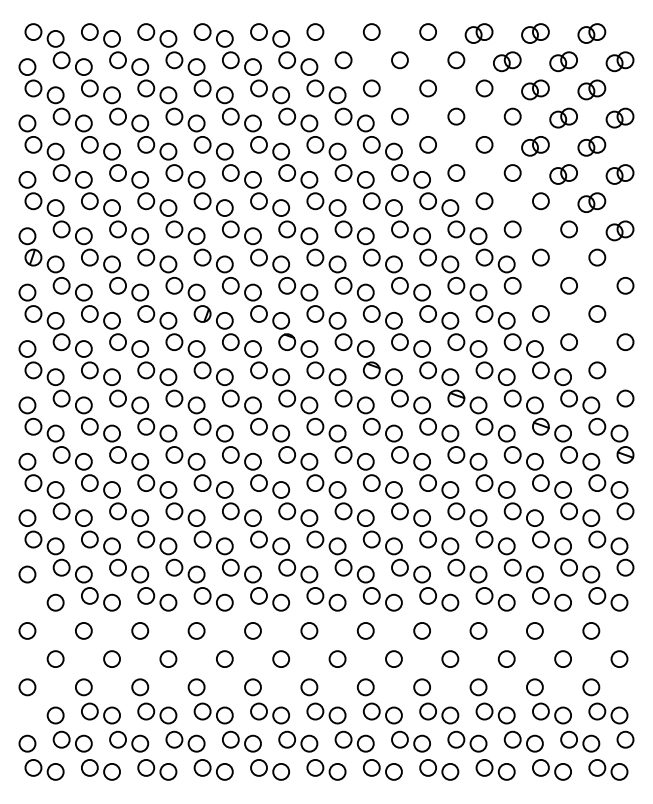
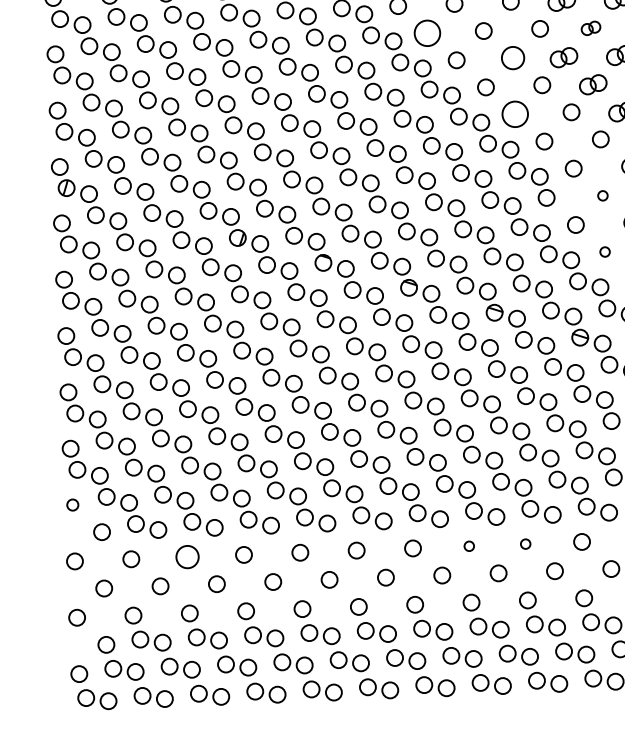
circle: (399, 116) -> (426, 33), size x1.6
part: (563, 117) -> (590, 27), size x0.7
circle: (484, 144) -> (512, 57), size x1.4
circle: (484, 201) -> (515, 114), size x1.6
circle: (568, 285) -> (602, 195), size x0.6
circle: (568, 341) -> (604, 251), size x0.6
circle: (27, 574) -> (72, 505), size x0.7
circle: (140, 630) -> (187, 556), size x1.4
circle: (421, 630) -> (468, 545), size x0.6
circle: (478, 630) -> (525, 543), size x0.6

